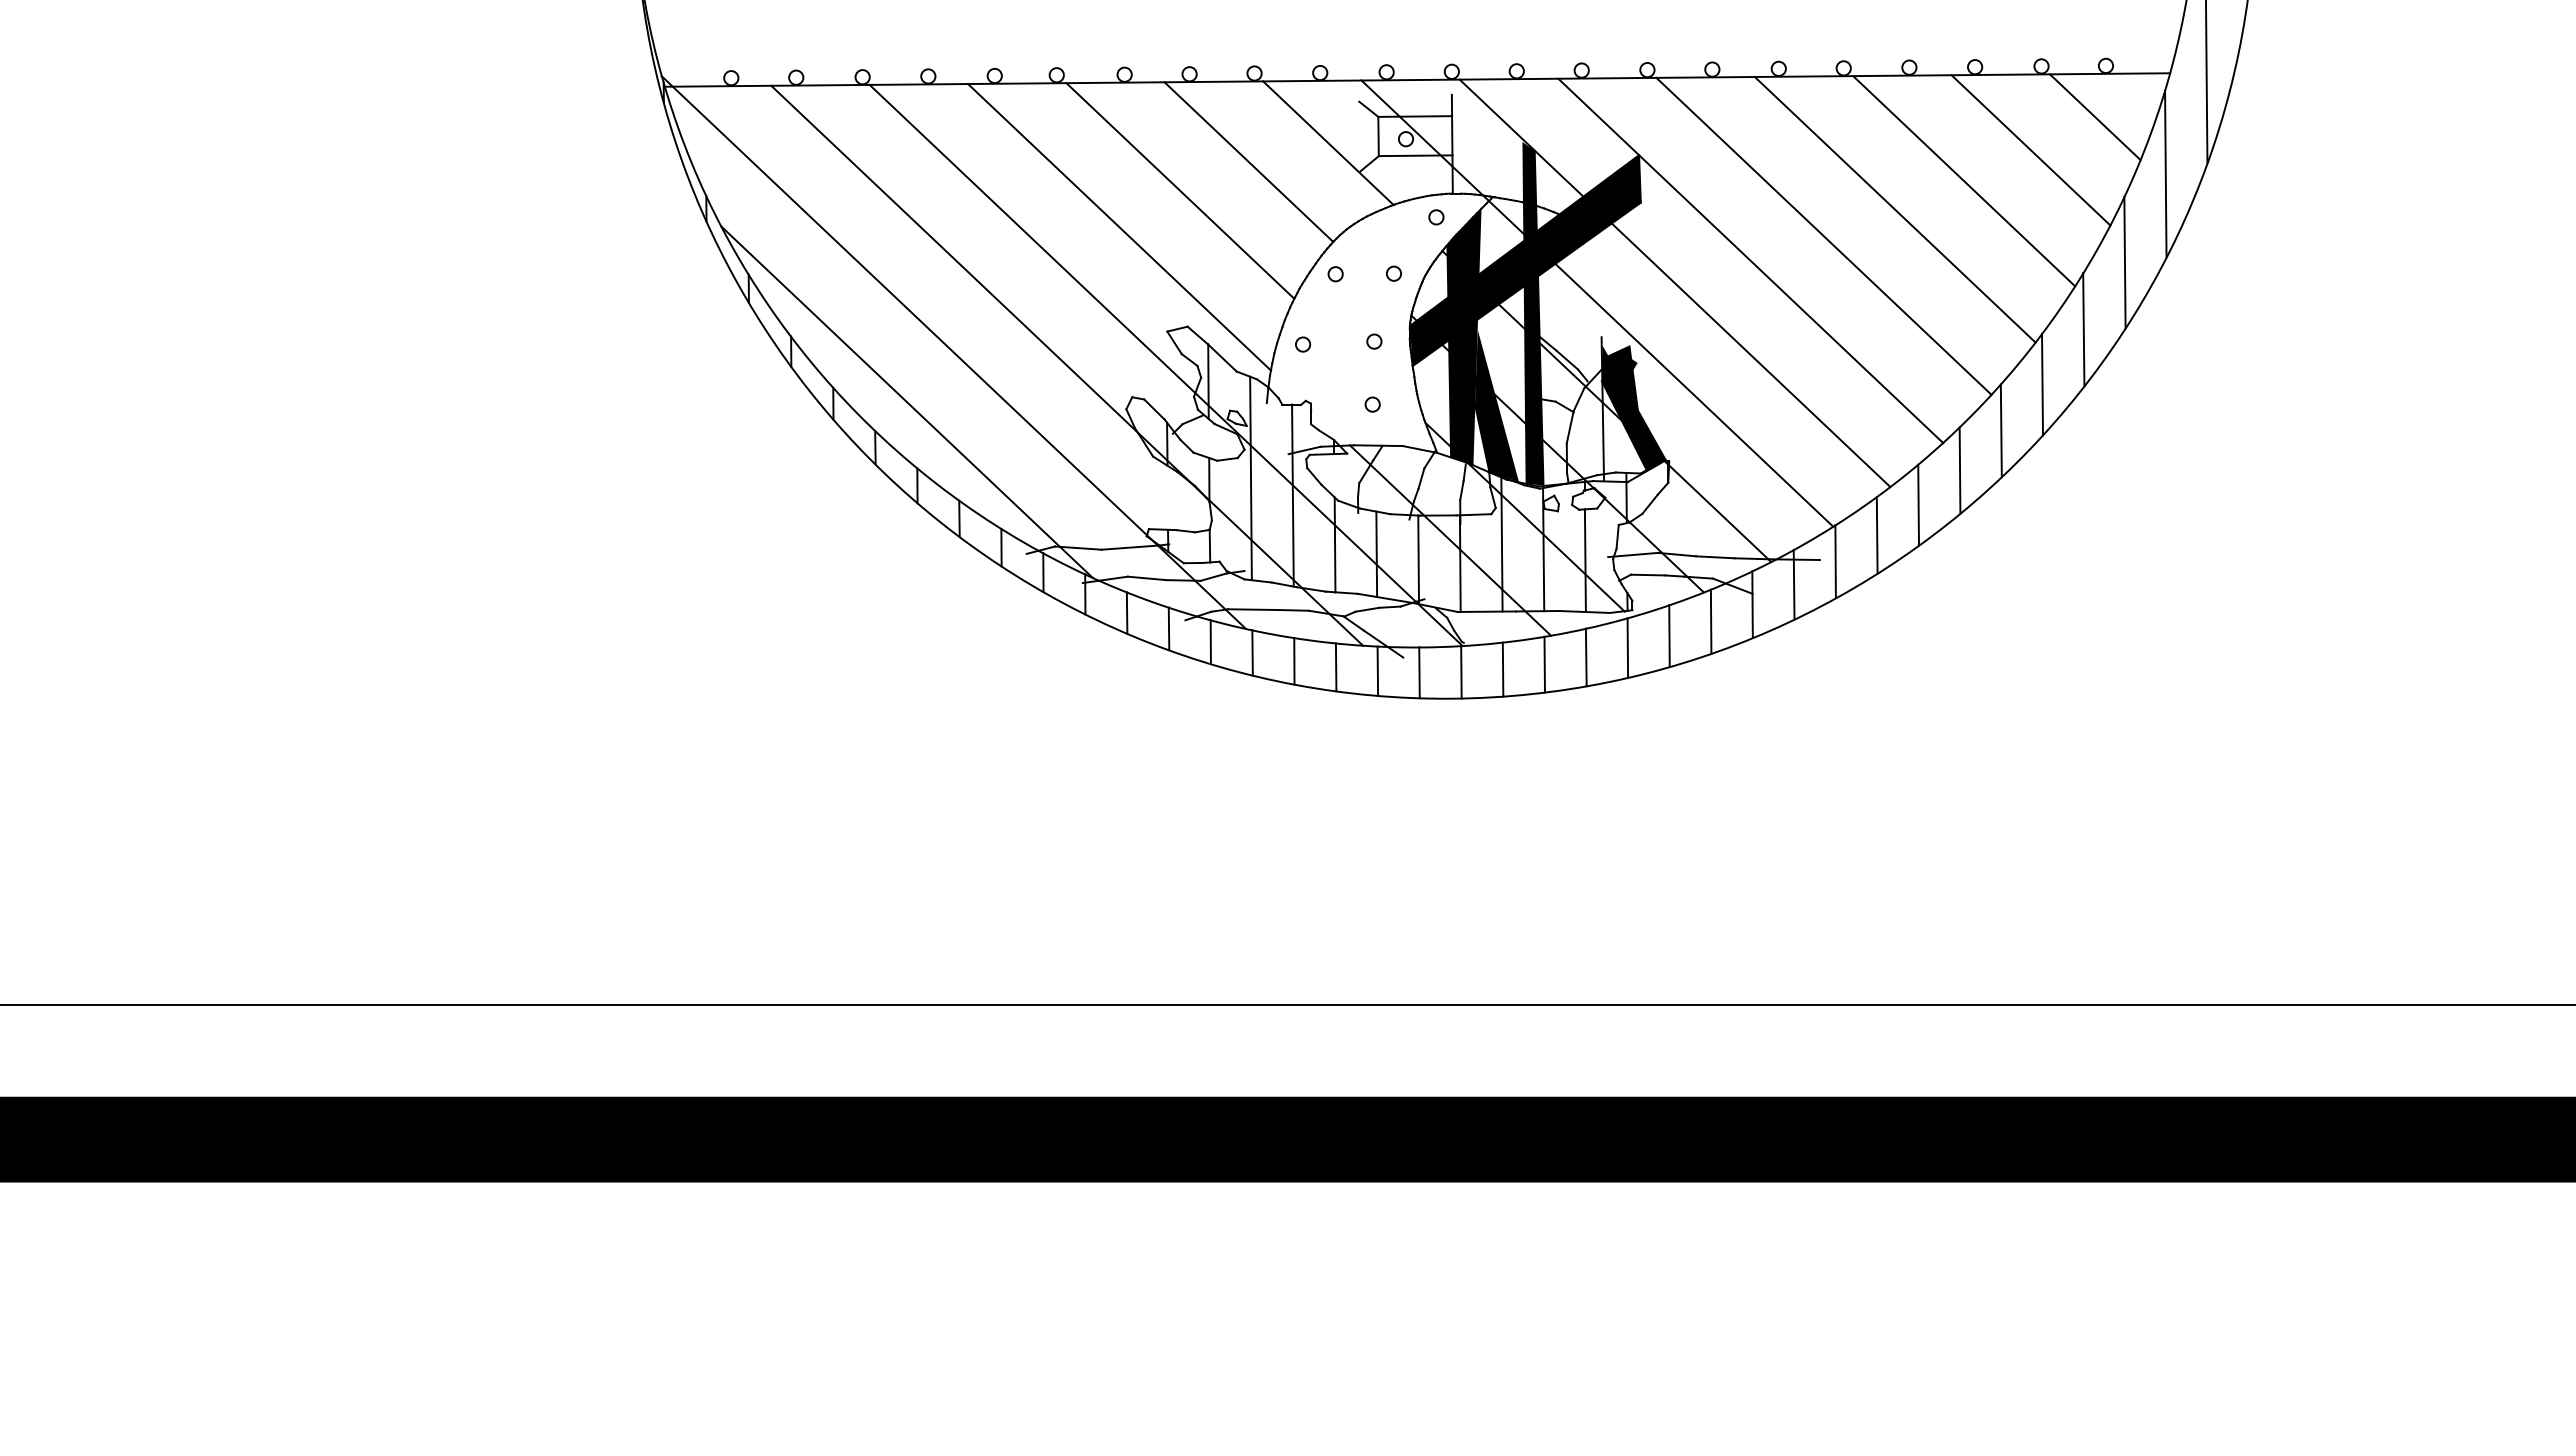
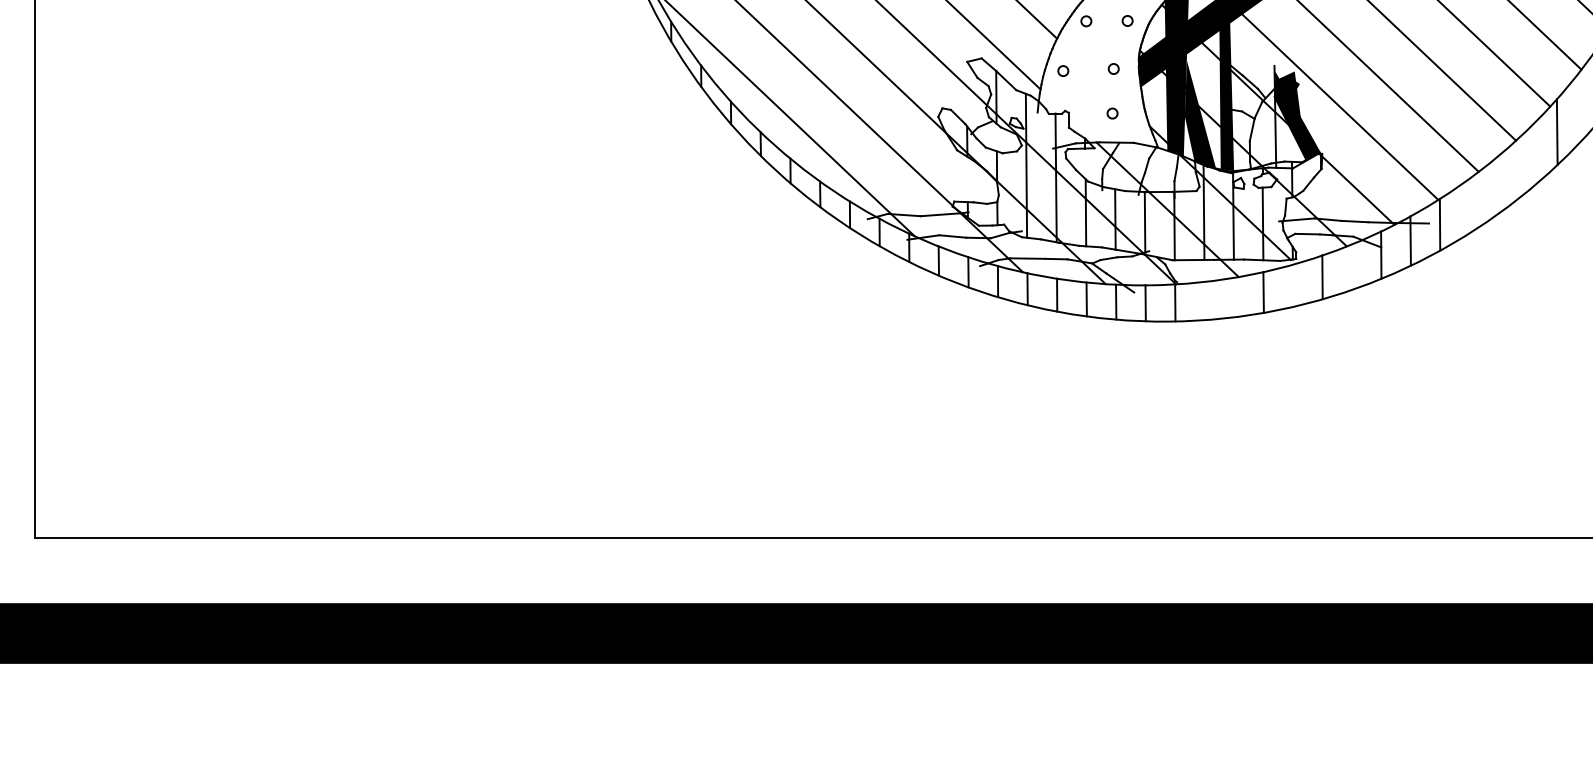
line: (2042, 384) -> (1586, 99), removed
line: (1959, 470) -> (1527, 160), removed
line: (1918, 504) -> (1498, 184), removed
line: (1876, 535) -> (1468, 206), removed
line: (1710, 621) -> (1351, 266), removed
line: (1627, 647) -> (1292, 285), removed
line: (1544, 664) -> (1234, 297), removed
line: (1502, 669) -> (1204, 300), removed

